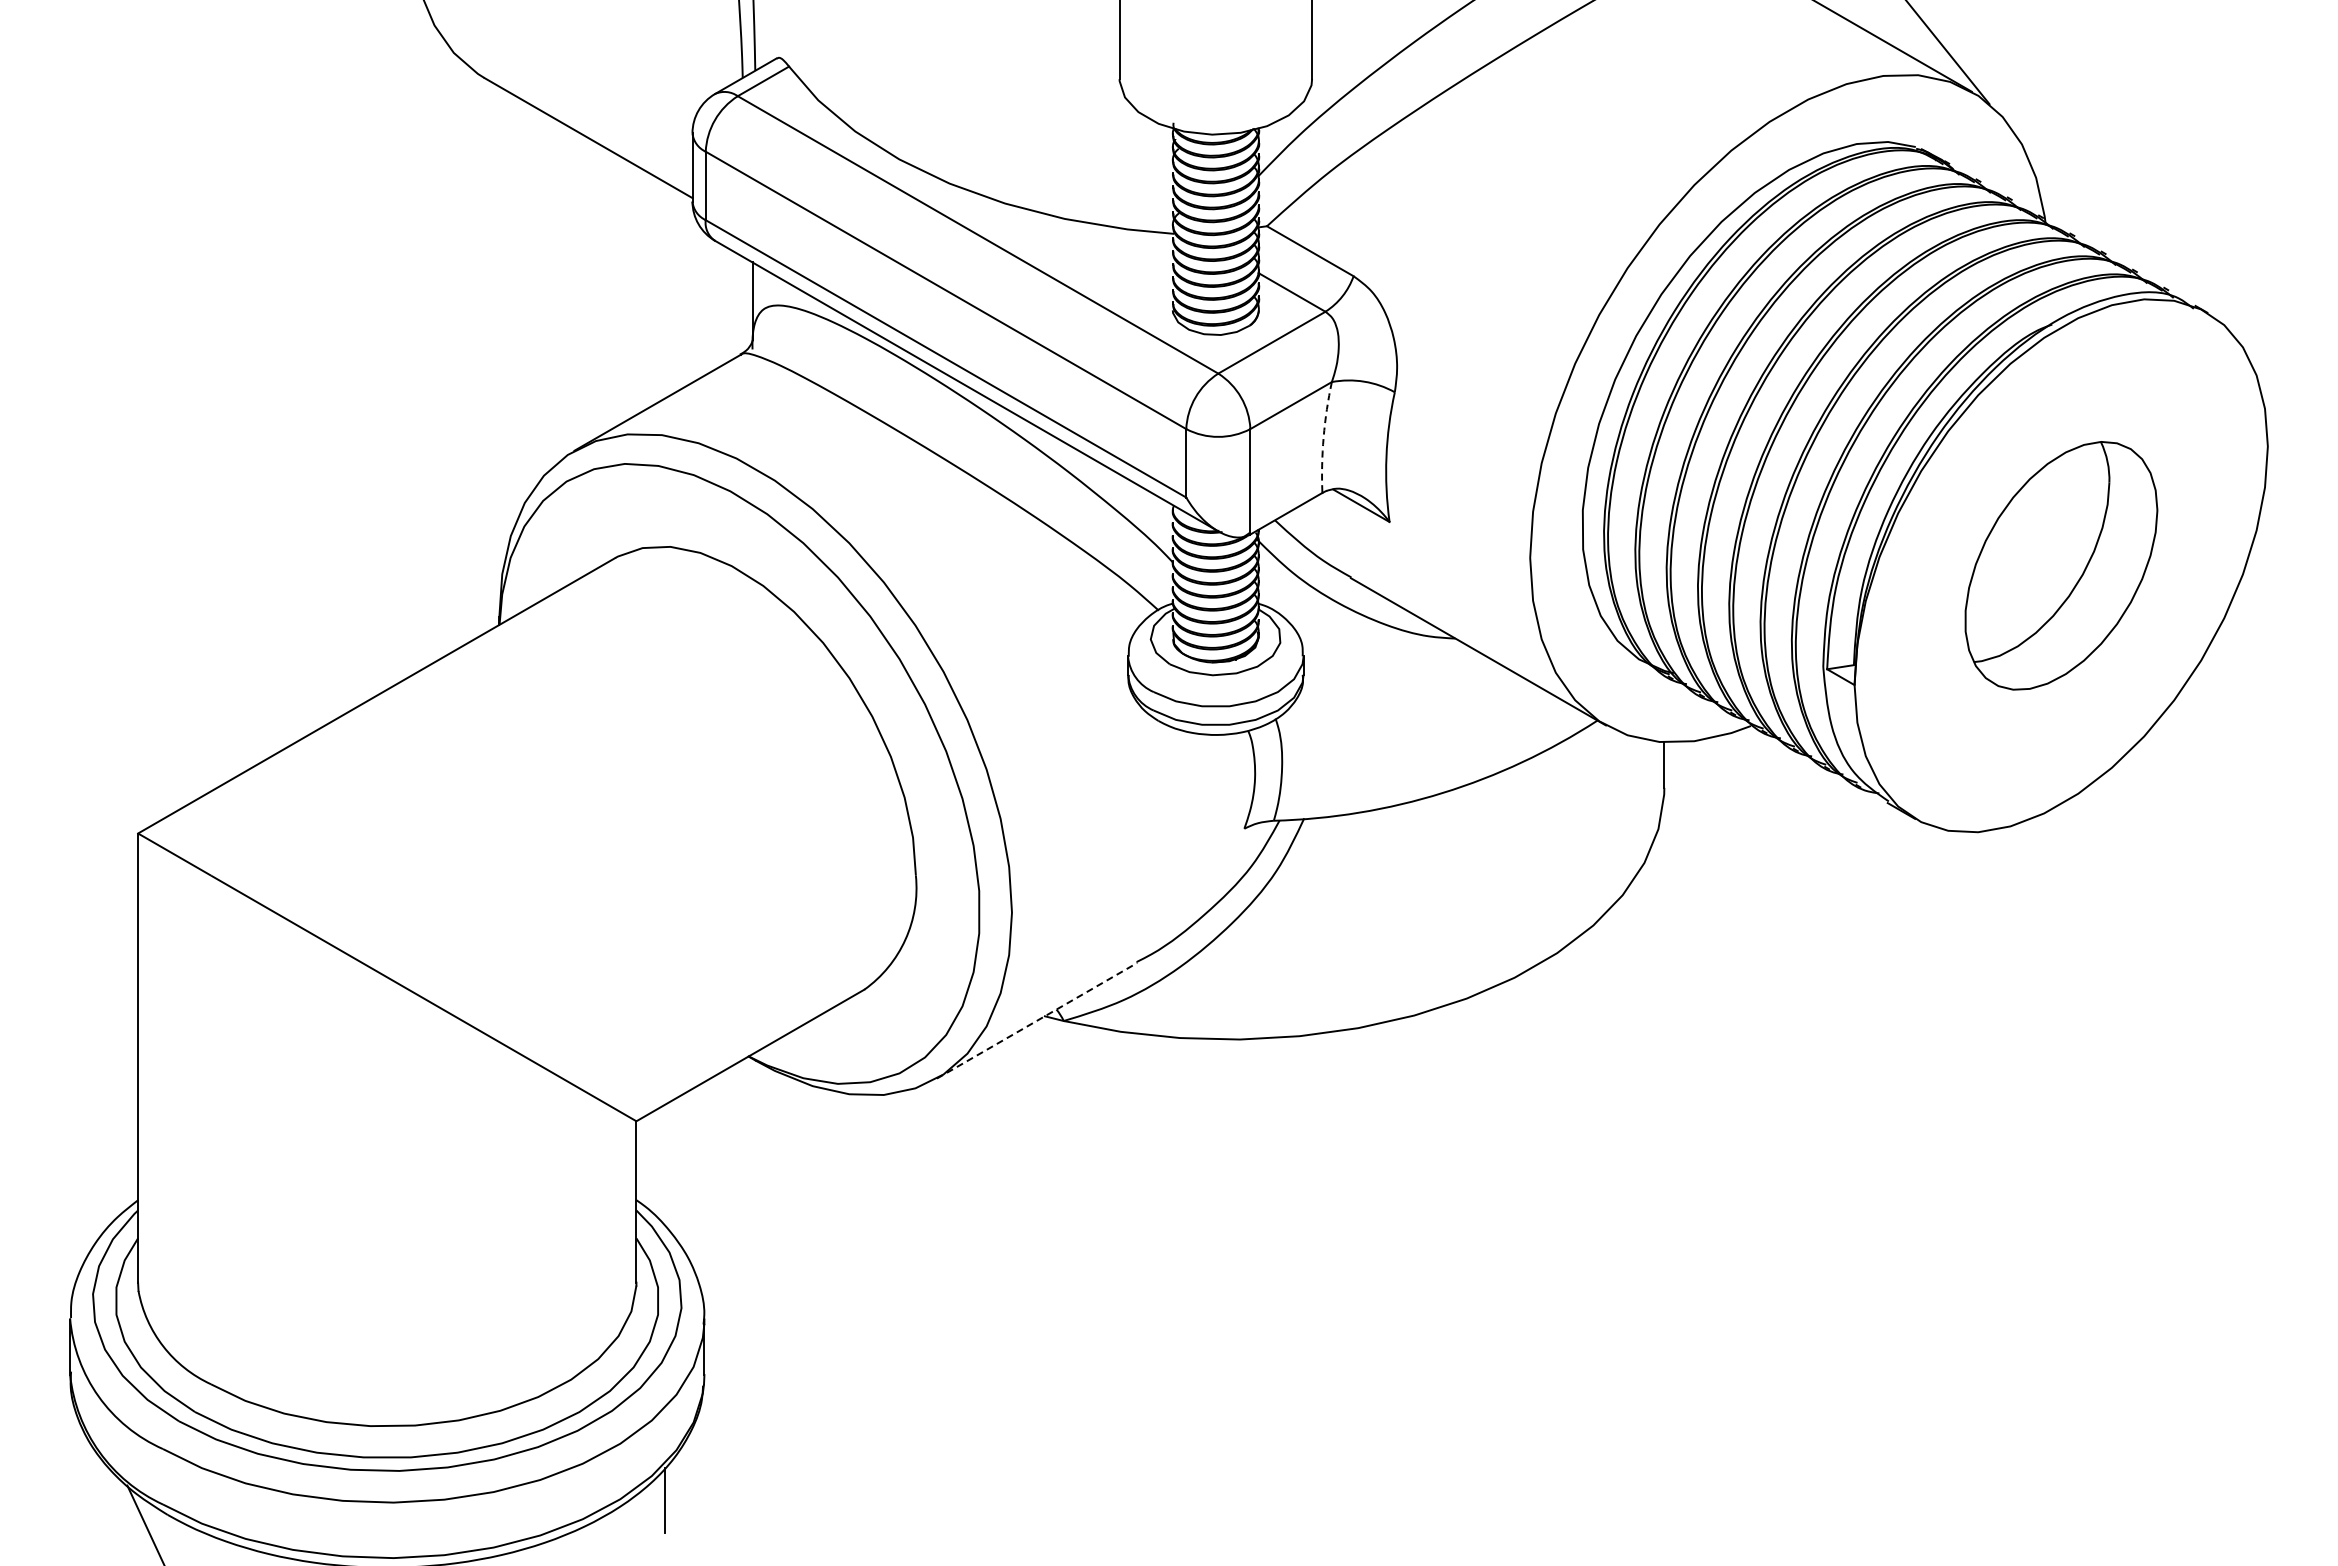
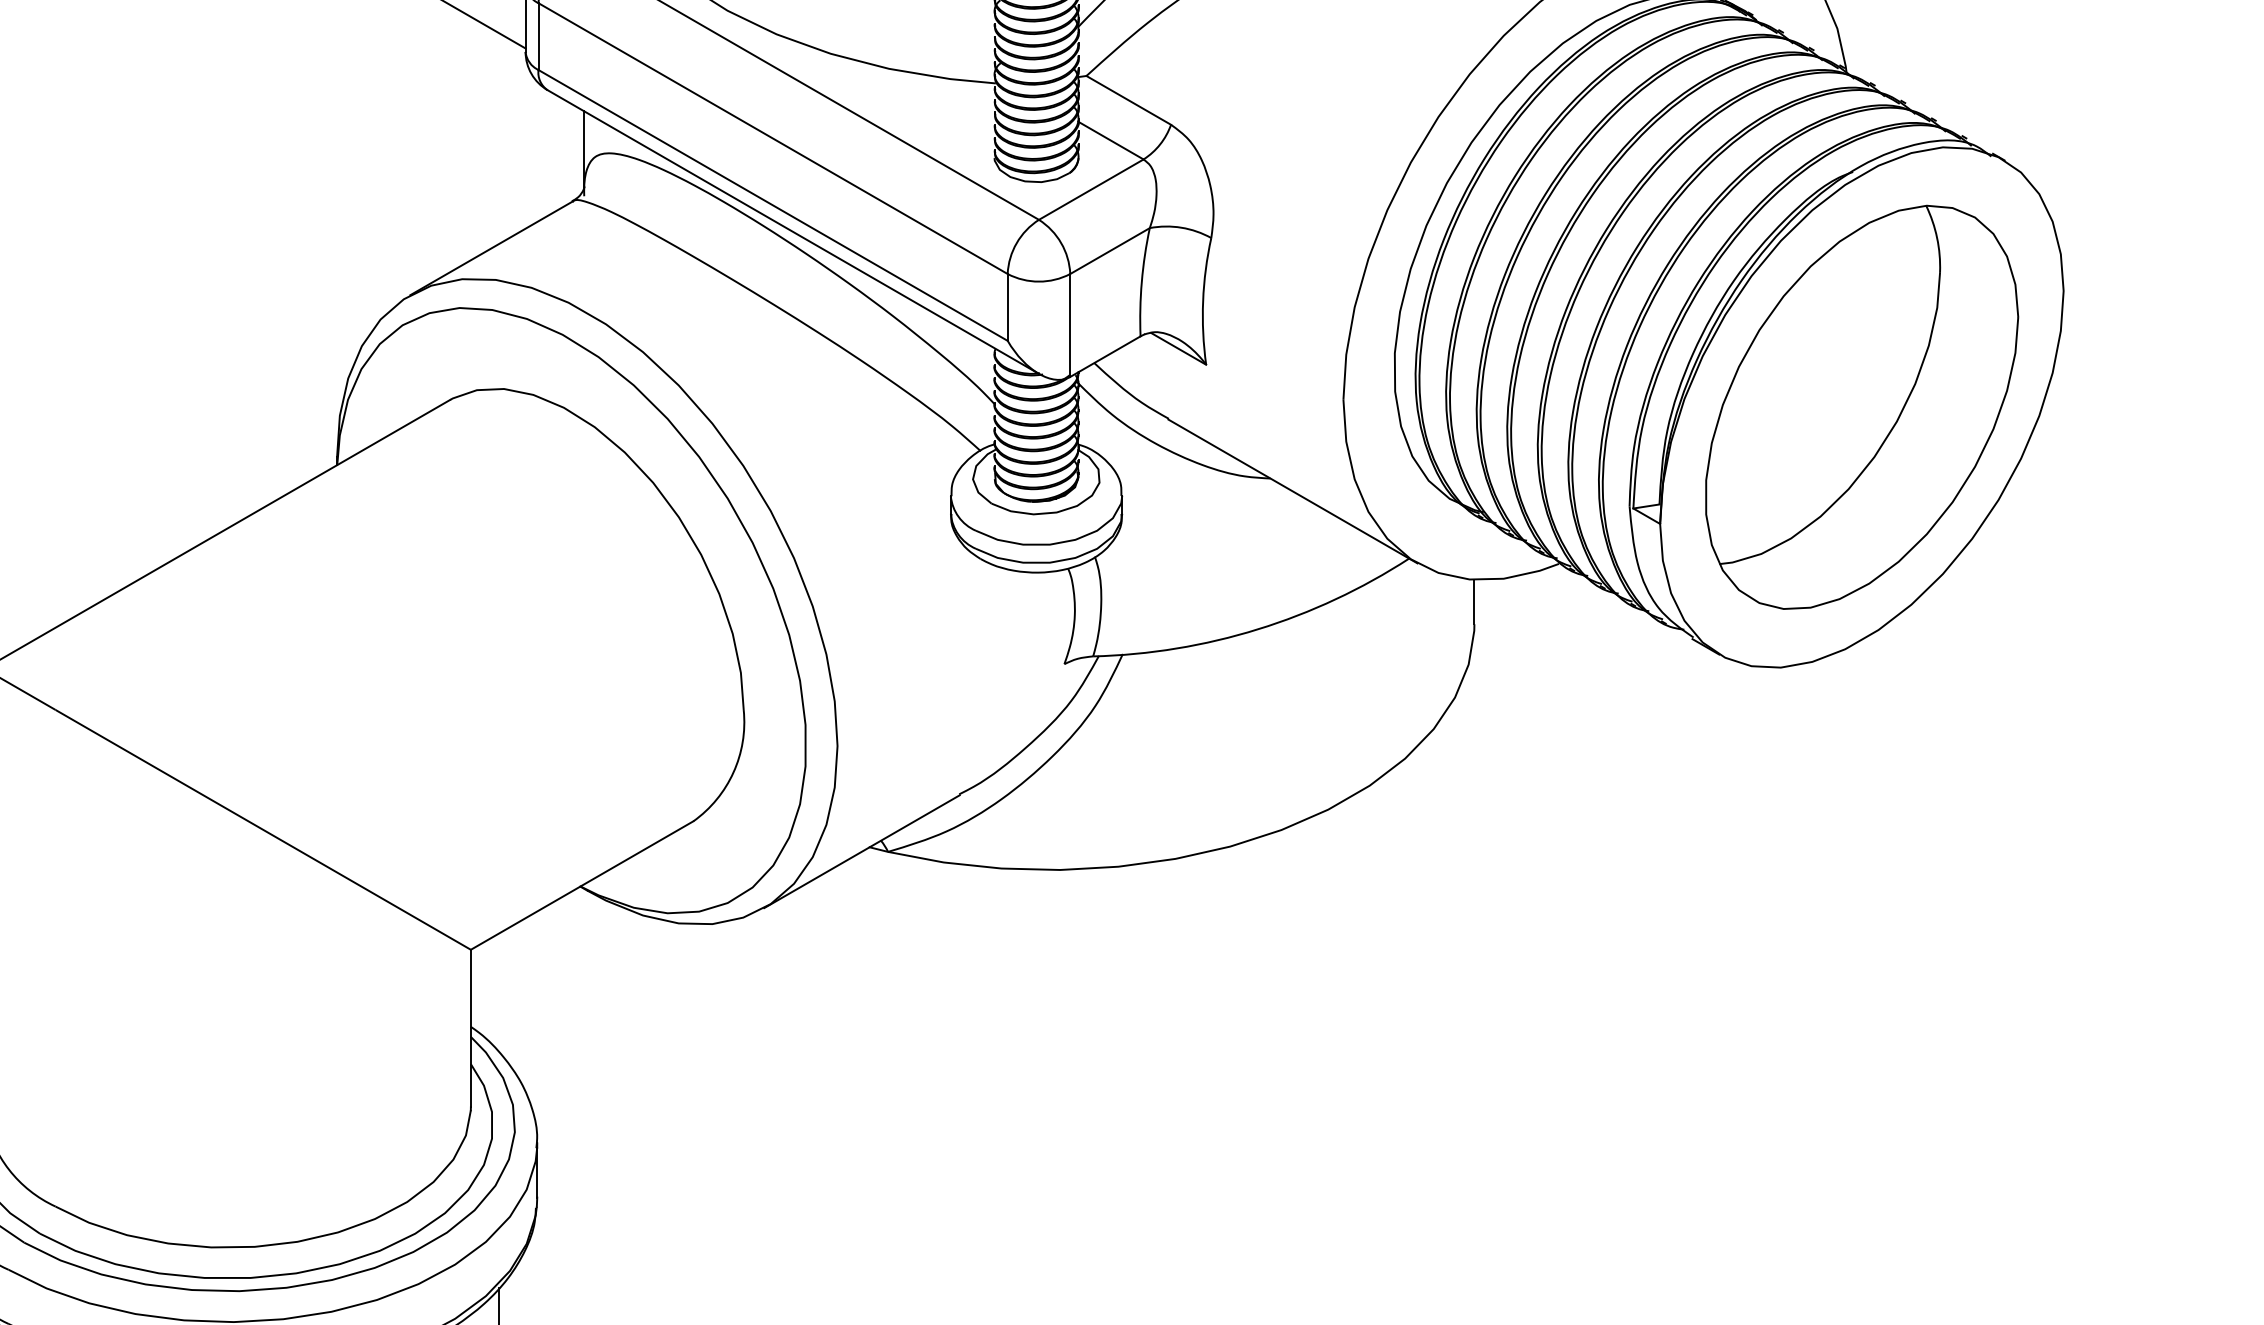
arc: (1323, 437) -> (1141, 282), dashed -> solid
part: (2061, 565) -> (1862, 407), size x1.67
line: (1037, 1020) -> (862, 851), dashed -> solid

